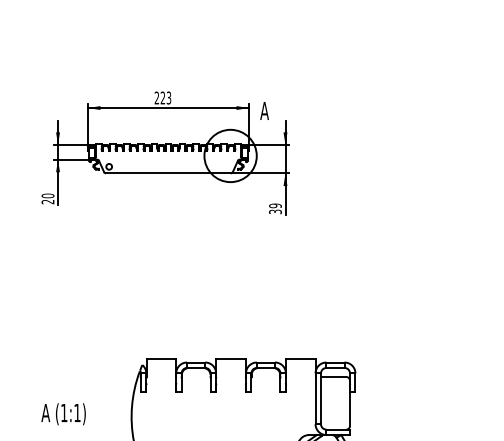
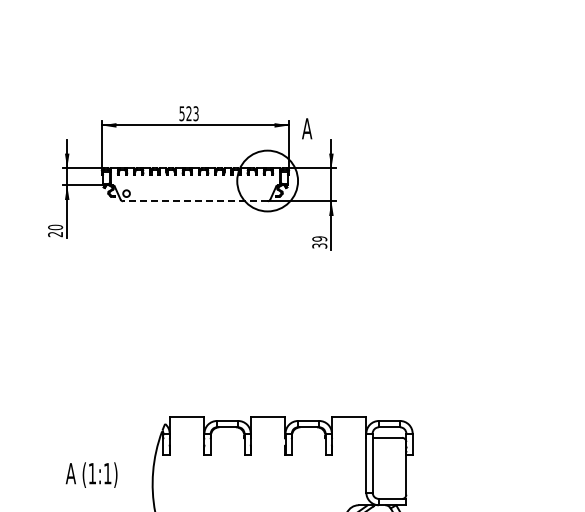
text: (156, 97) -> (181, 113), 223 -> 523
line: (167, 173) -> (194, 201), solid -> dashed
text: (63, 413) -> (91, 474), moved

